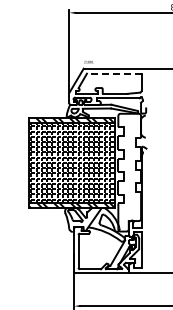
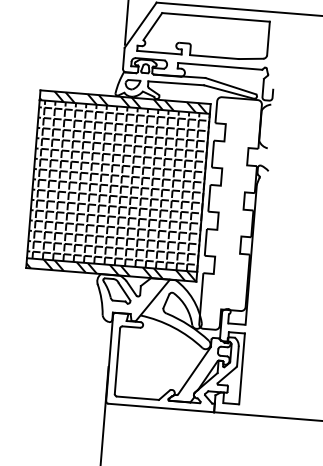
line: (113, 73) -> (214, 16), dashed -> solid

